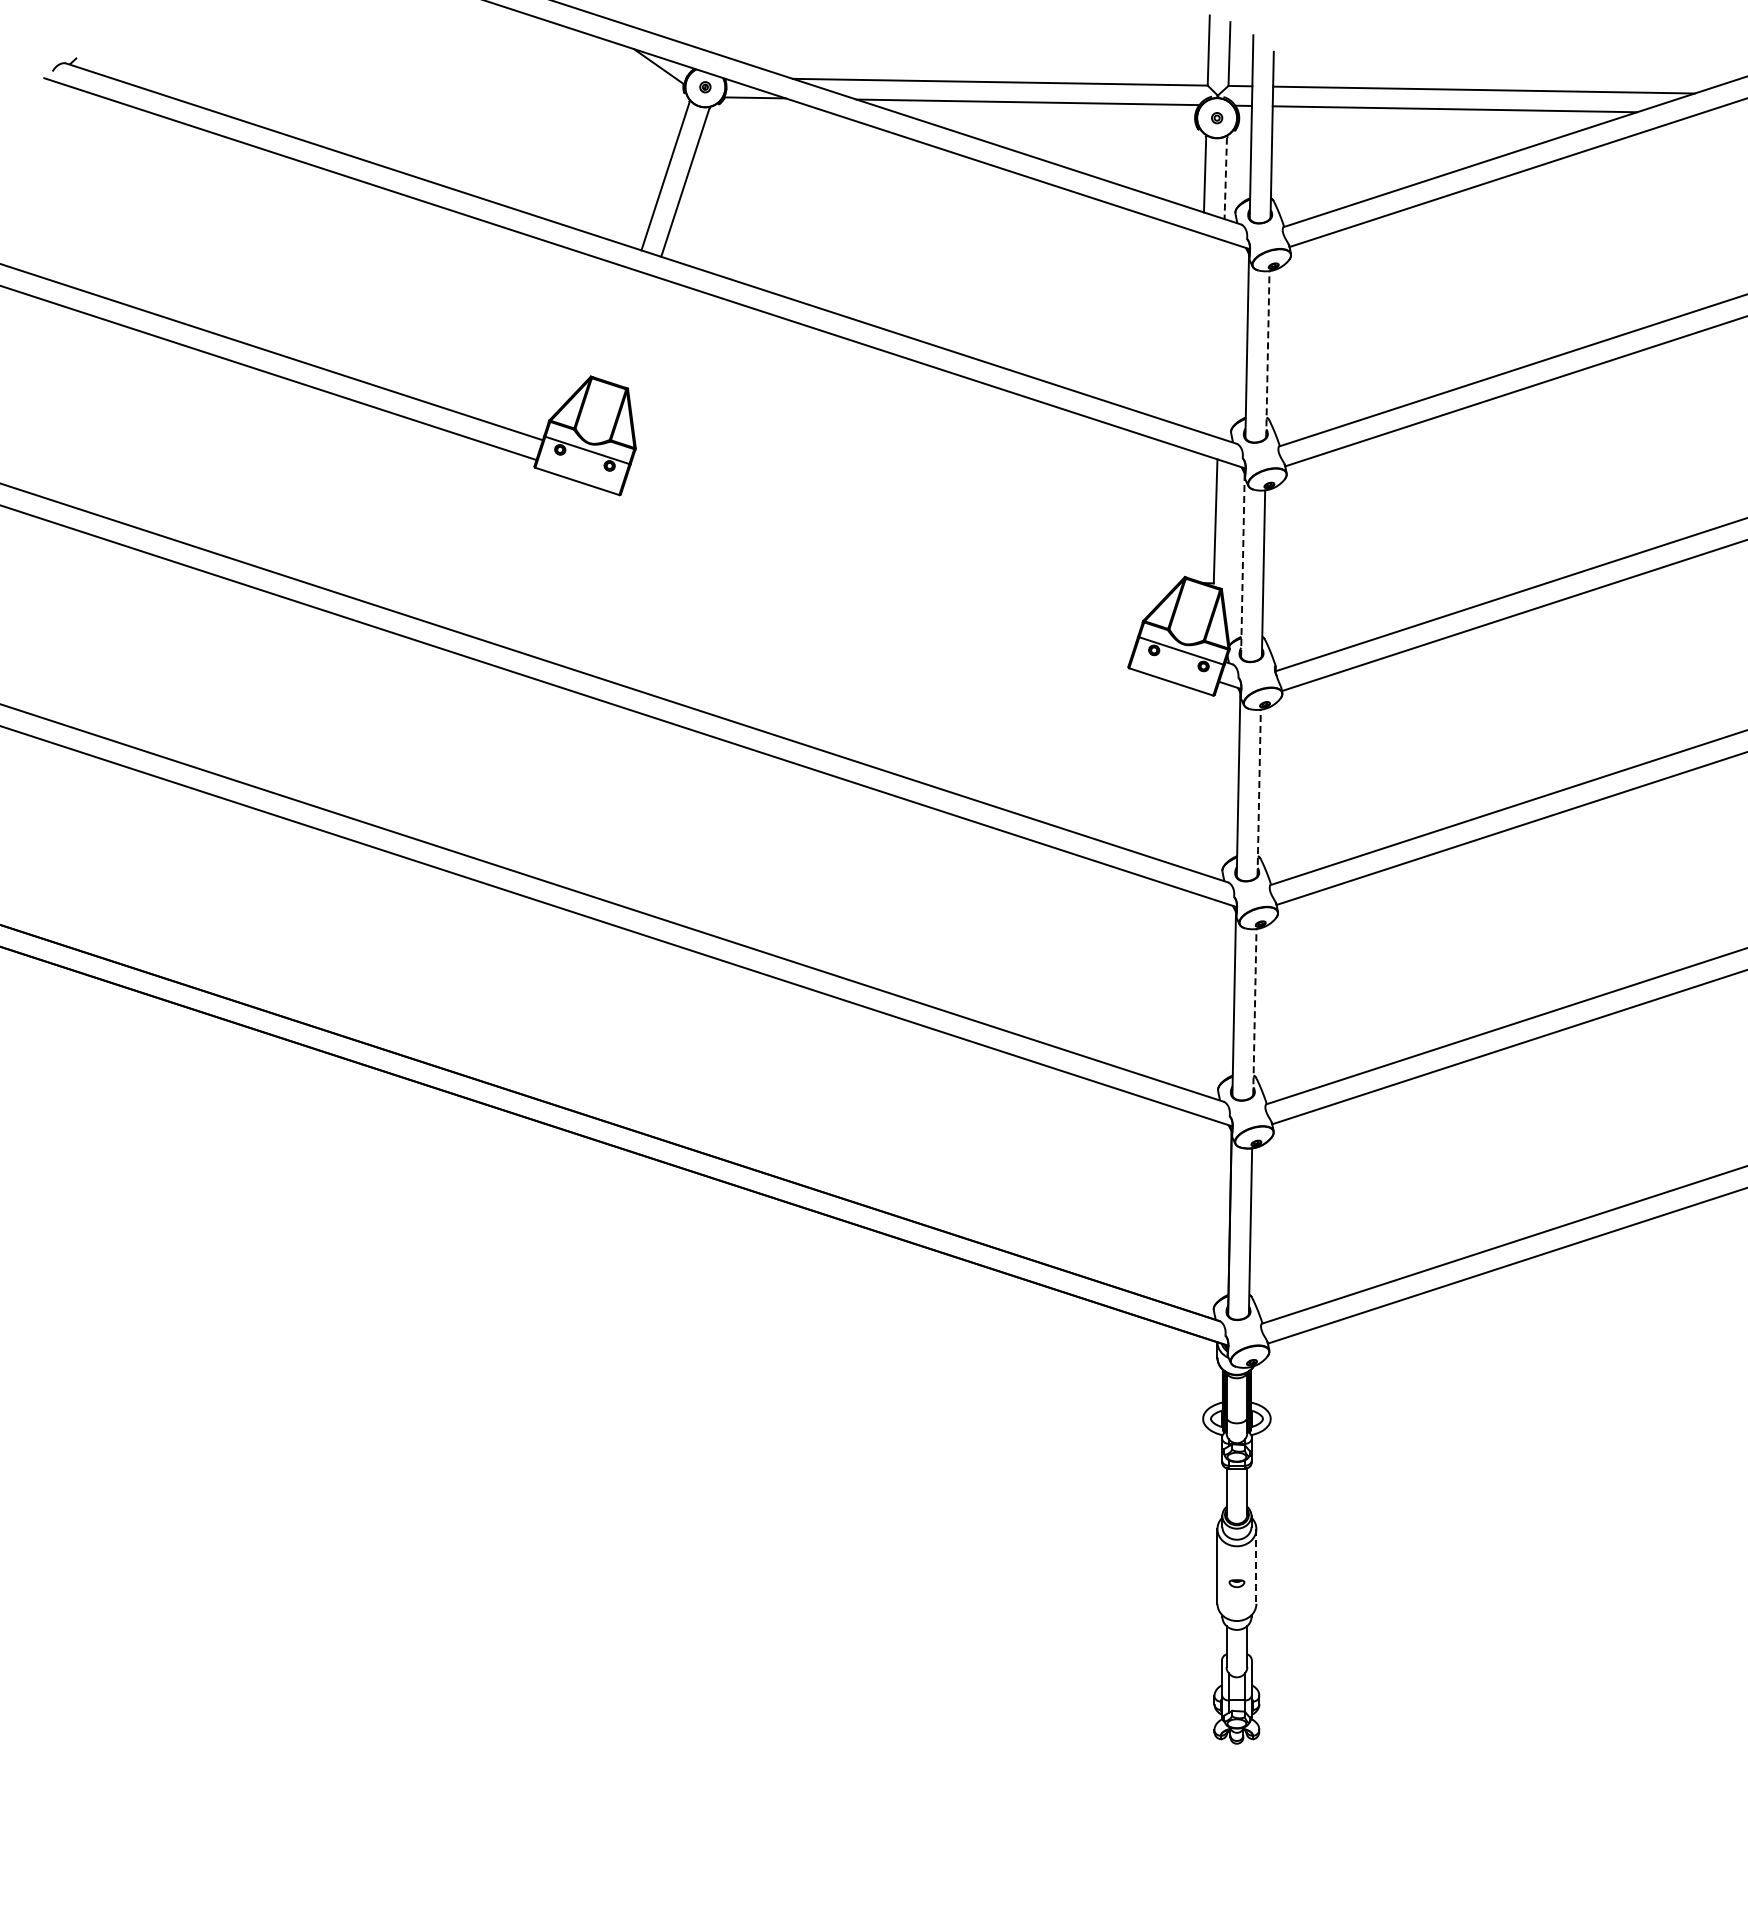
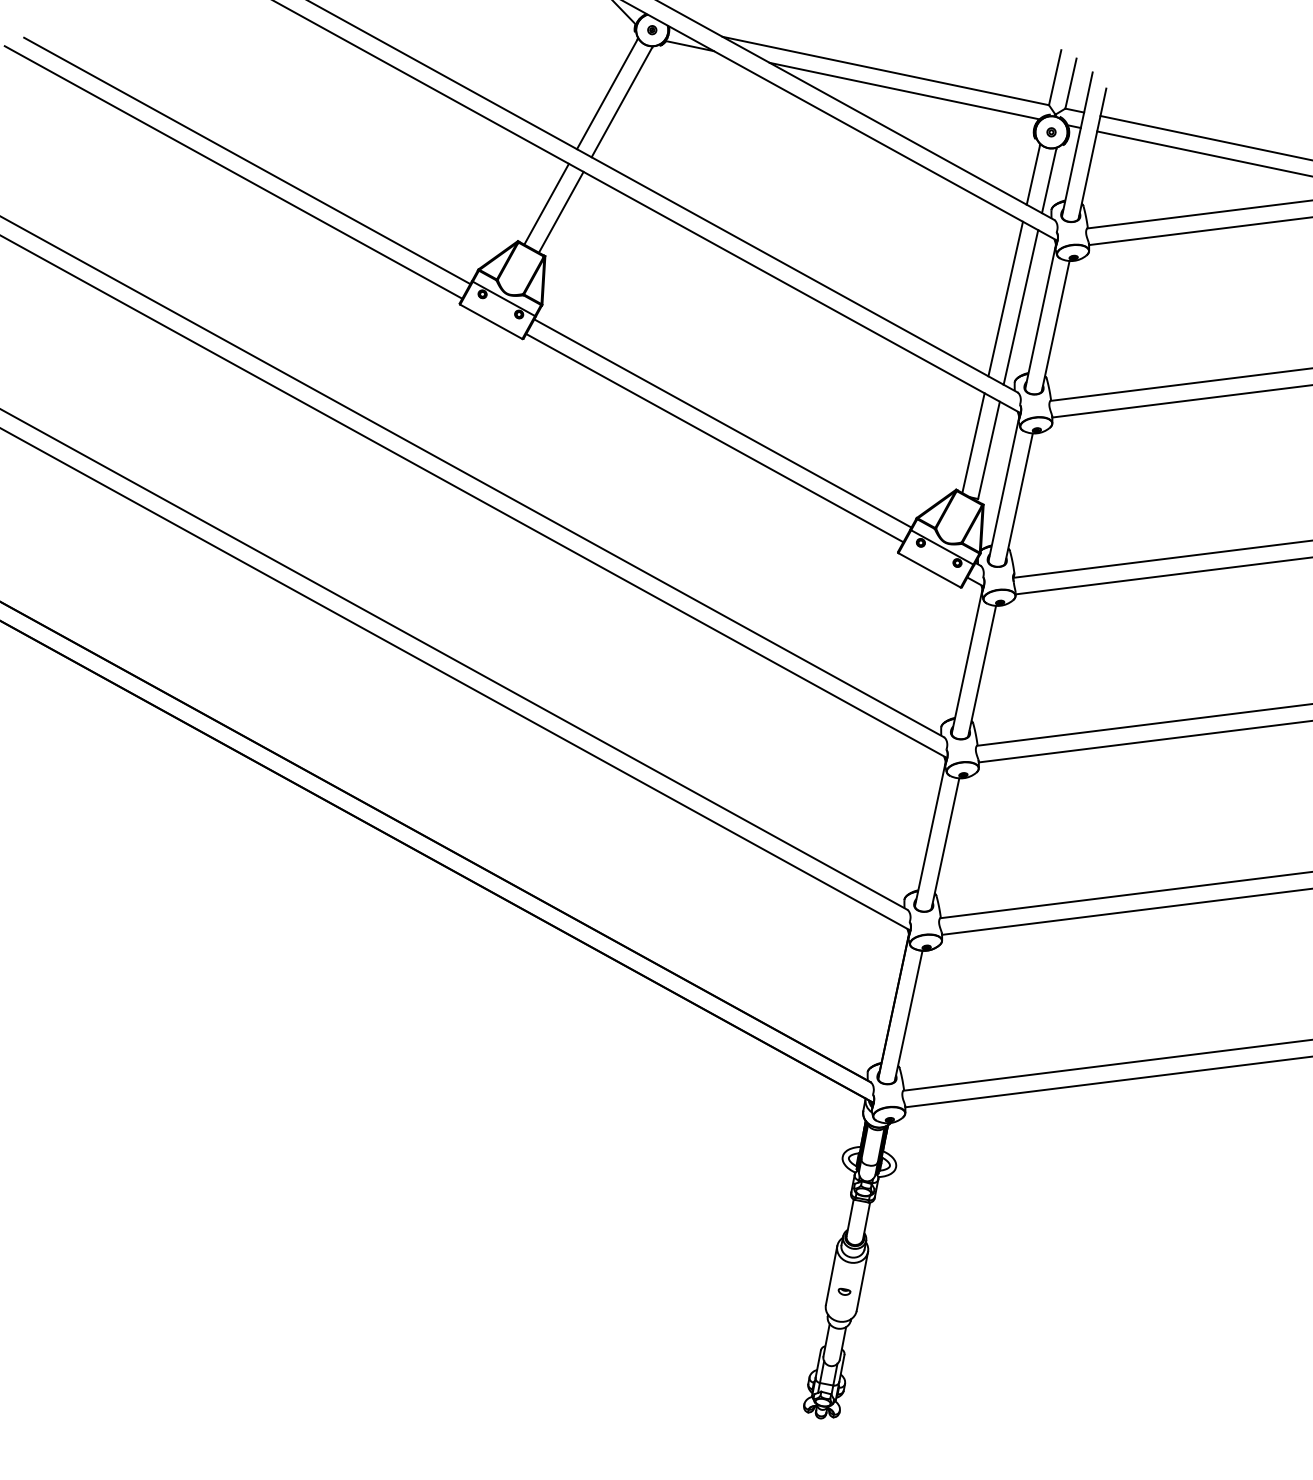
line: (1225, 178) -> (1048, 181), dashed -> solid
line: (617, 324) -> (546, 204), added
line: (636, 330) -> (560, 211), added
line: (1200, 332) -> (1005, 298), added
line: (1220, 338) -> (1020, 306), added
line: (1267, 353) -> (1055, 325), dashed -> solid
line: (1194, 515) -> (973, 442), added
line: (884, 550) -> (723, 423), added
line: (1242, 565) -> (1003, 489), dashed -> solid
line: (877, 570) -> (714, 437), added
line: (1259, 792) -> (982, 671), dashed -> solid
line: (1254, 1011) -> (945, 843), dashed -> solid
line: (1256, 1566) -> (862, 1281), dashed -> solid

